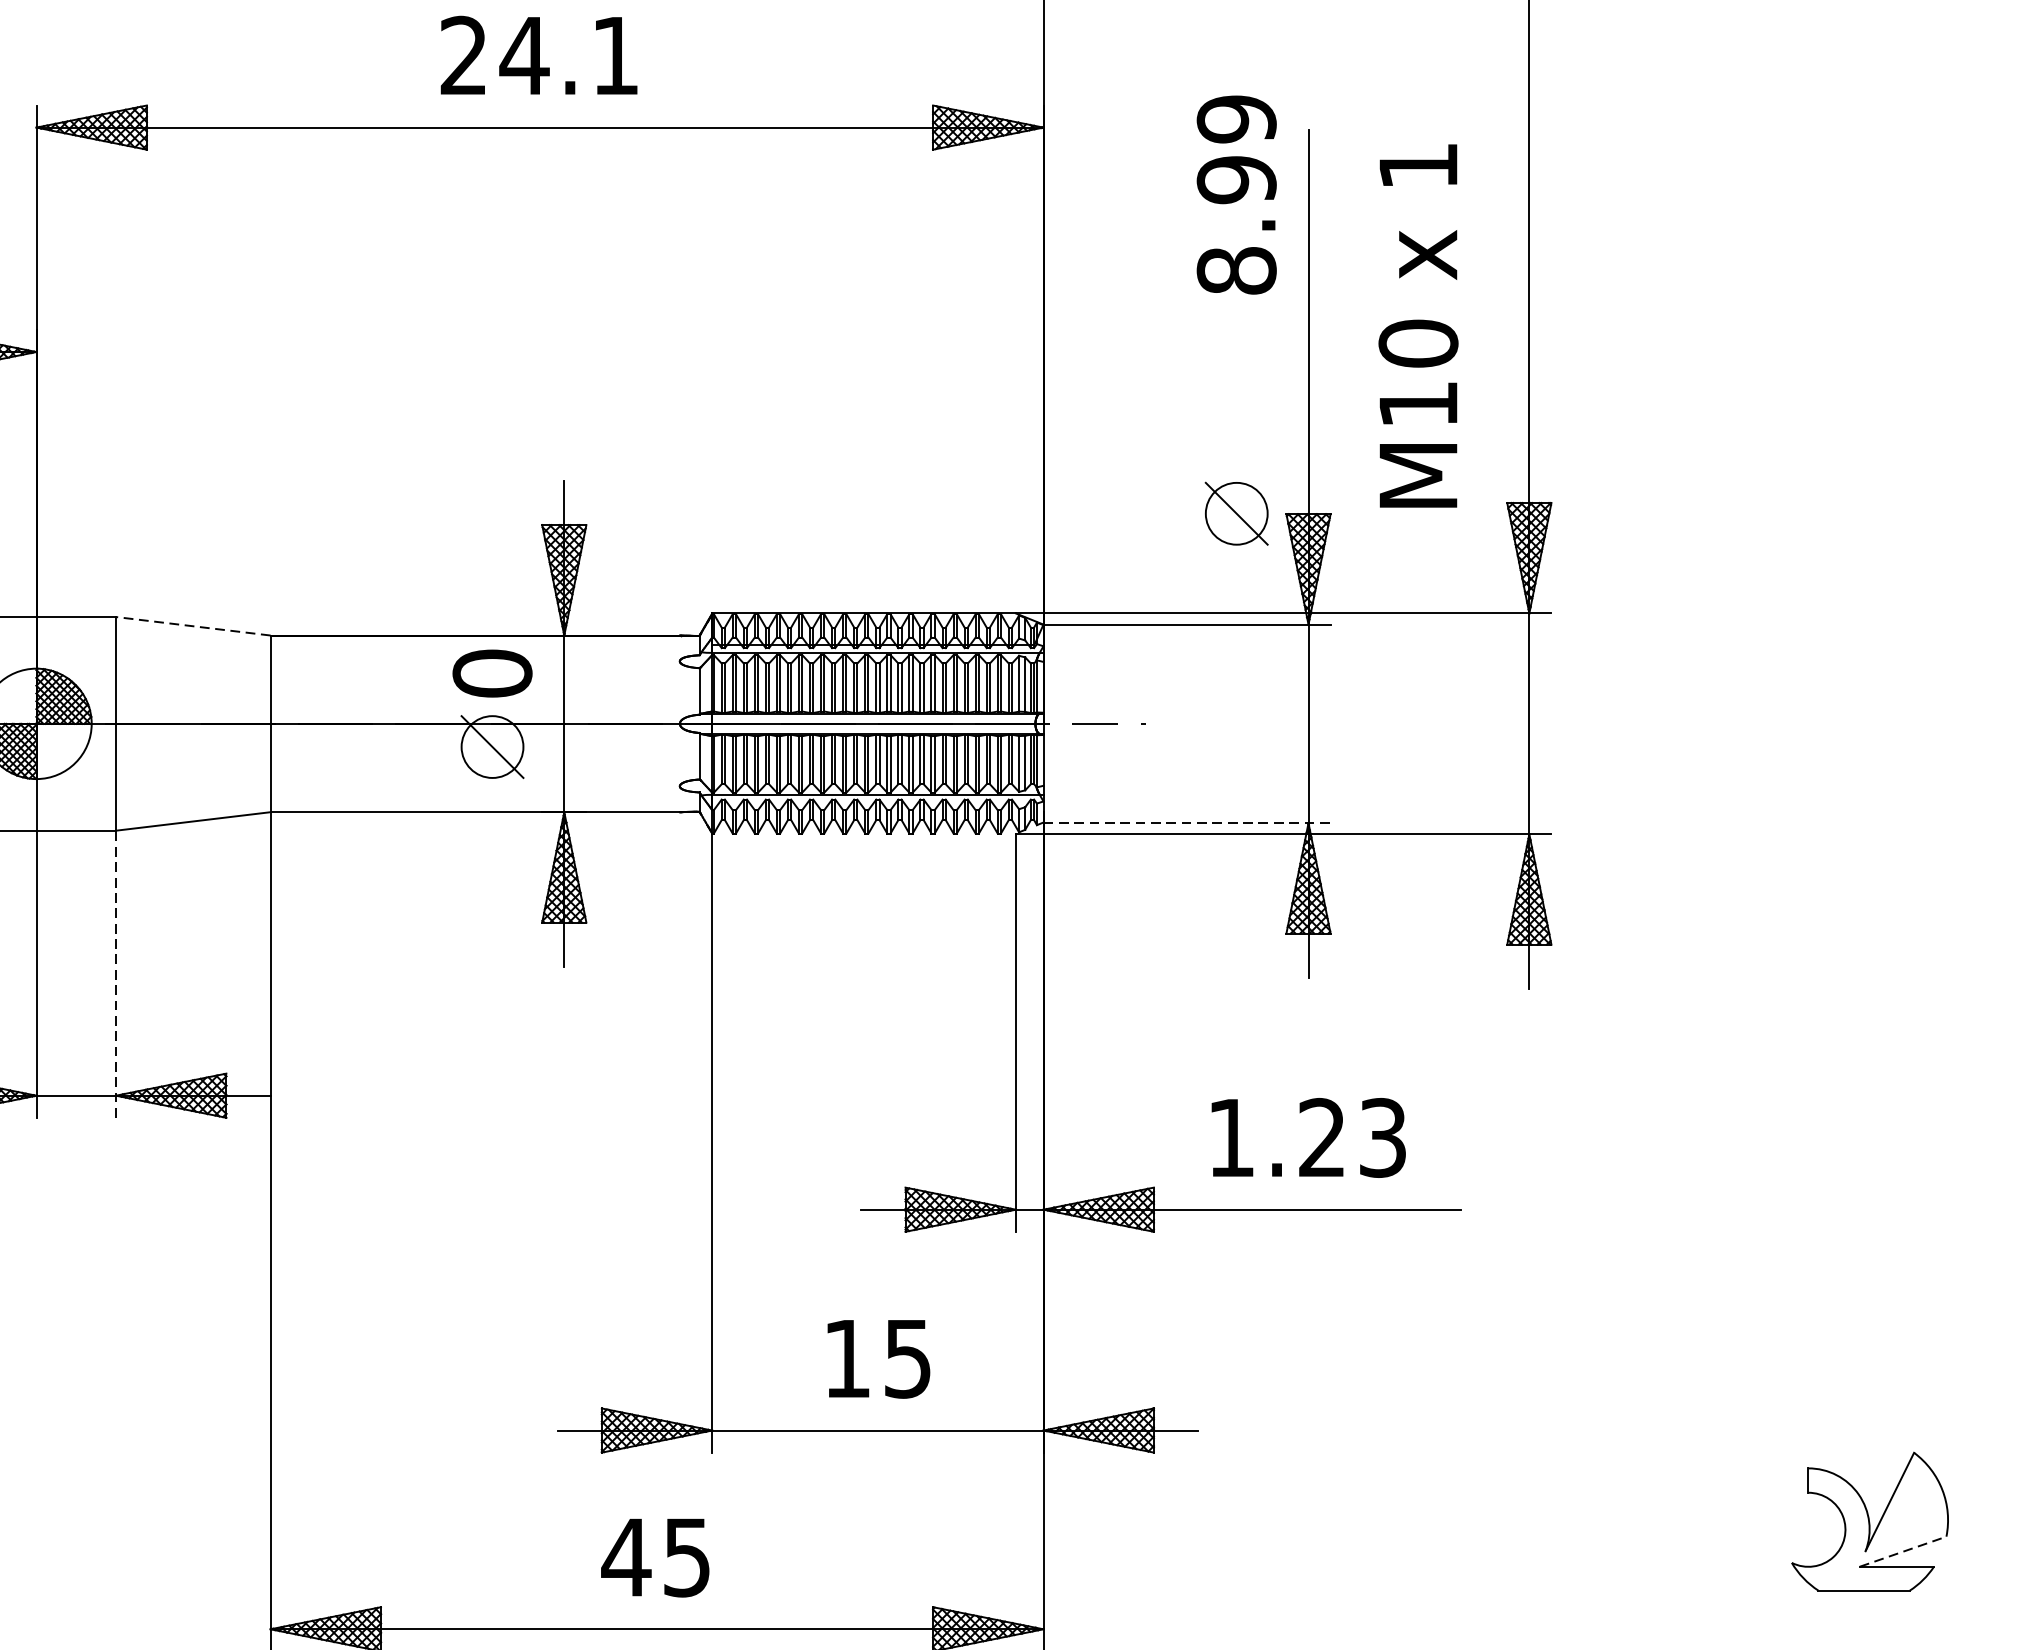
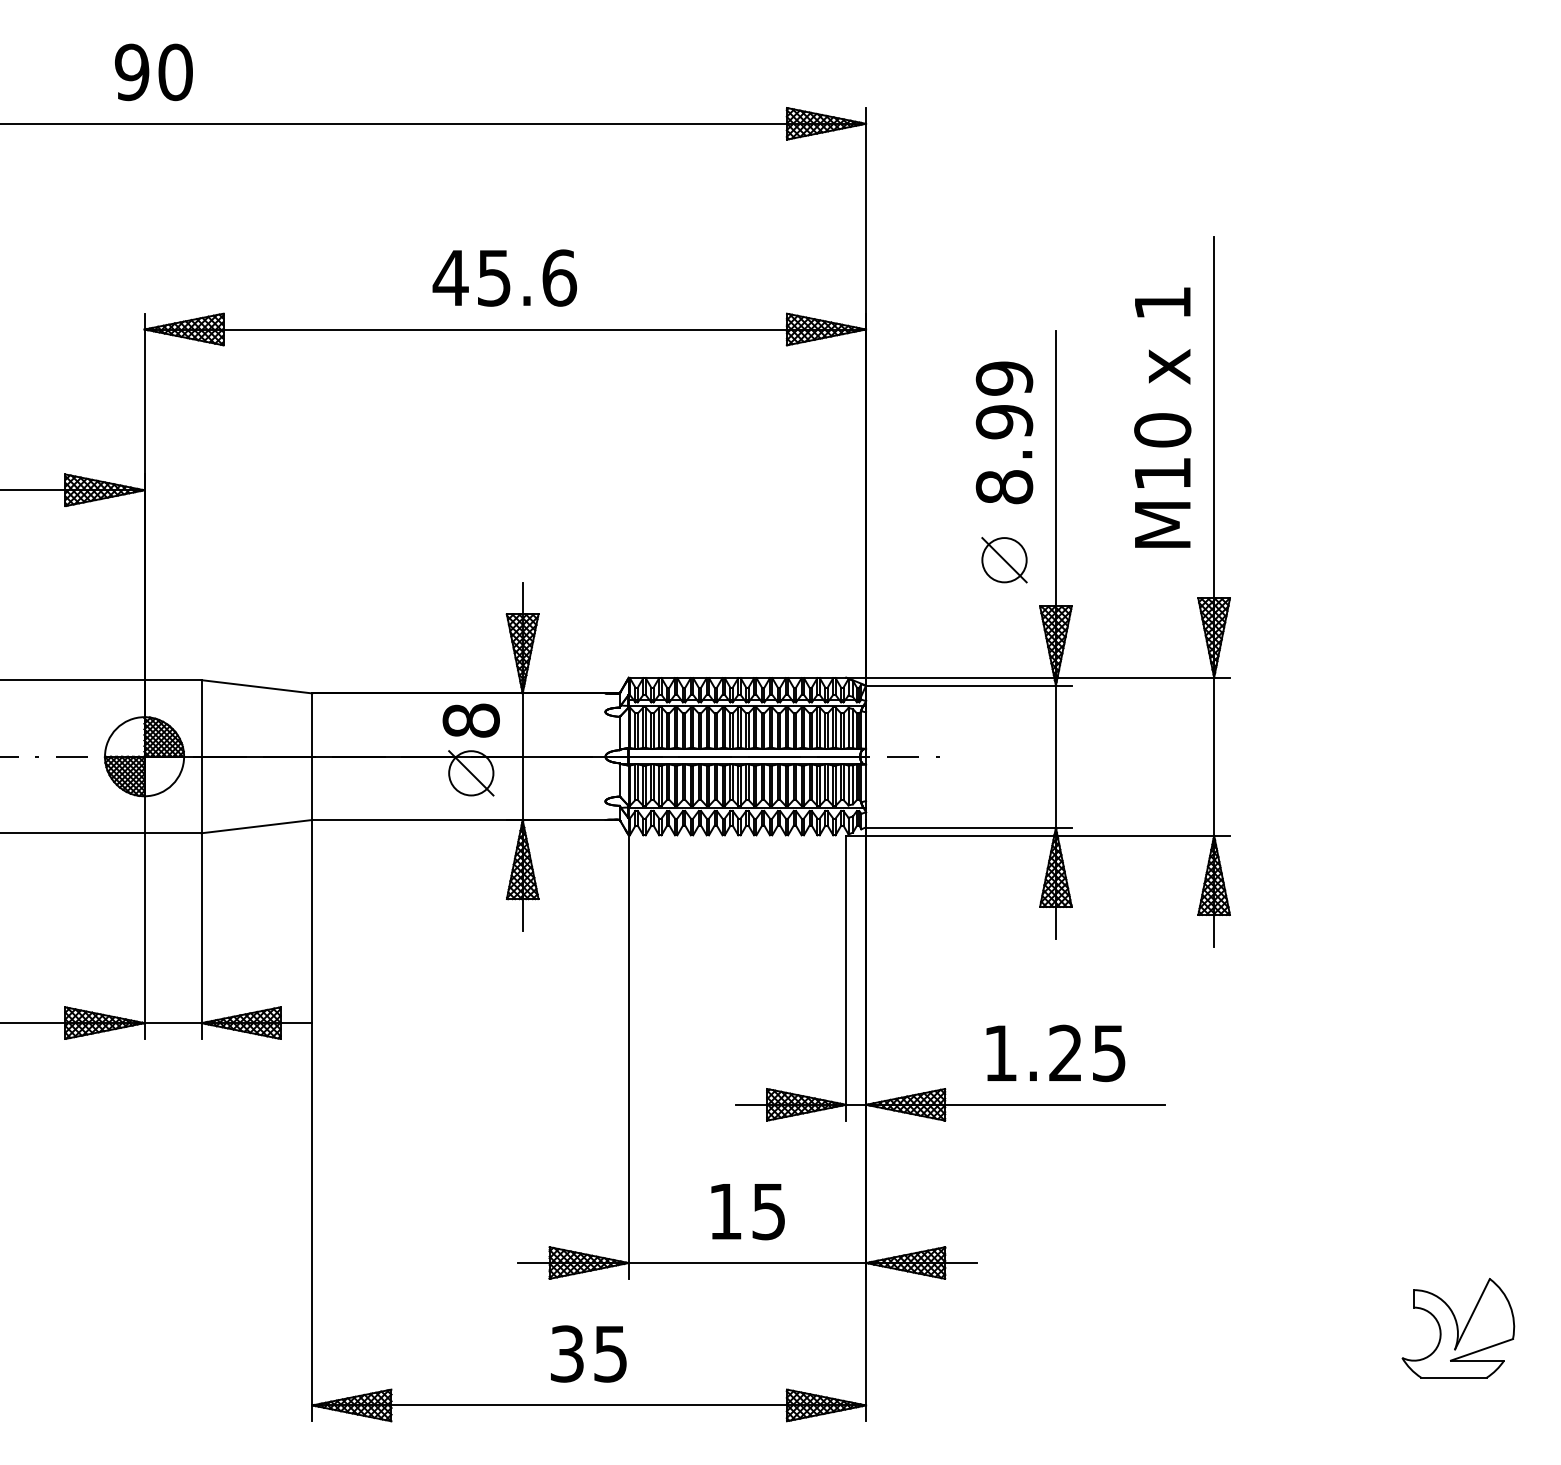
text: (538, 55) -> (504, 277), 24.1 -> 45.6
text: (1236, 194) -> (1004, 432), moved
text: (1418, 325) -> (1162, 417), moved
part: (1236, 514) -> (1004, 560), moved
line: (192, 625) -> (256, 686), dashed -> solid
text: (491, 673) -> (470, 720), 0 -> 8
line: (1186, 822) -> (968, 827), dashed -> solid
line: (115, 974) -> (201, 936), dashed -> solid
text: (1383, 1136) -> (1109, 1052), 1.23 -> 1.25
line: (1902, 1551) -> (1481, 1349), dashed -> solid
text: (626, 1556) -> (567, 1353), 45 -> 35

